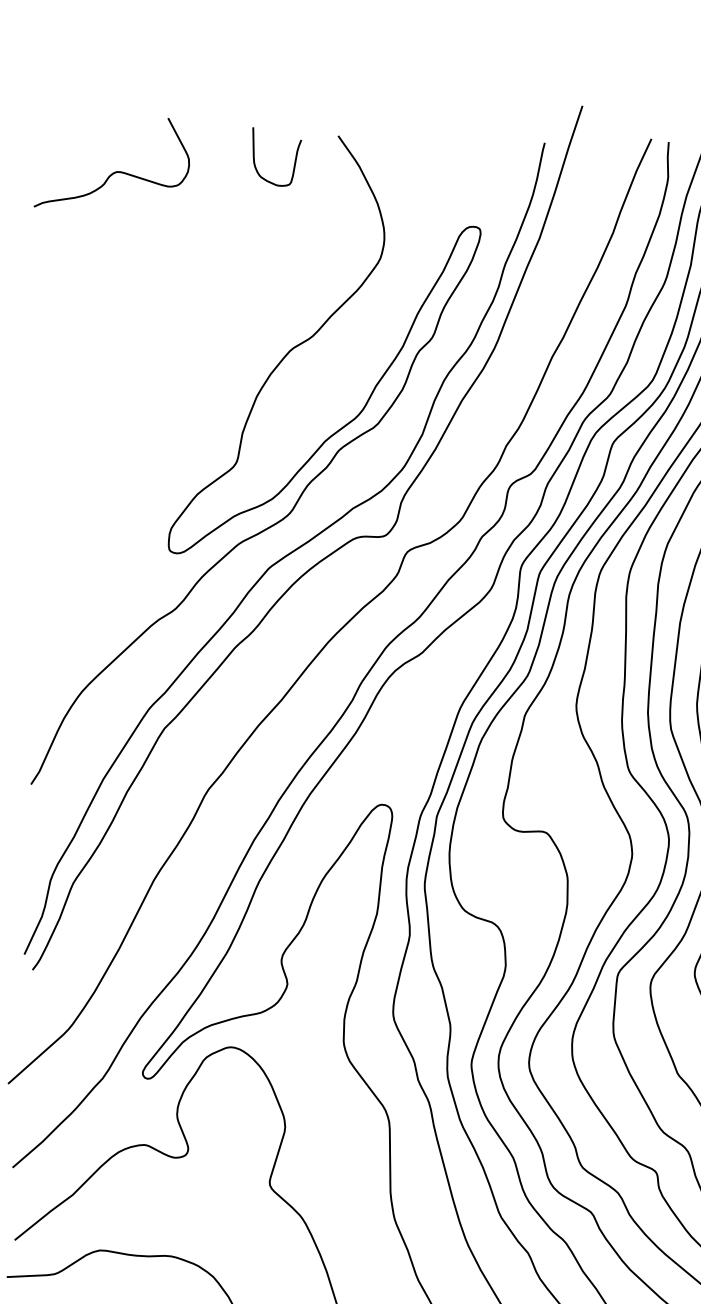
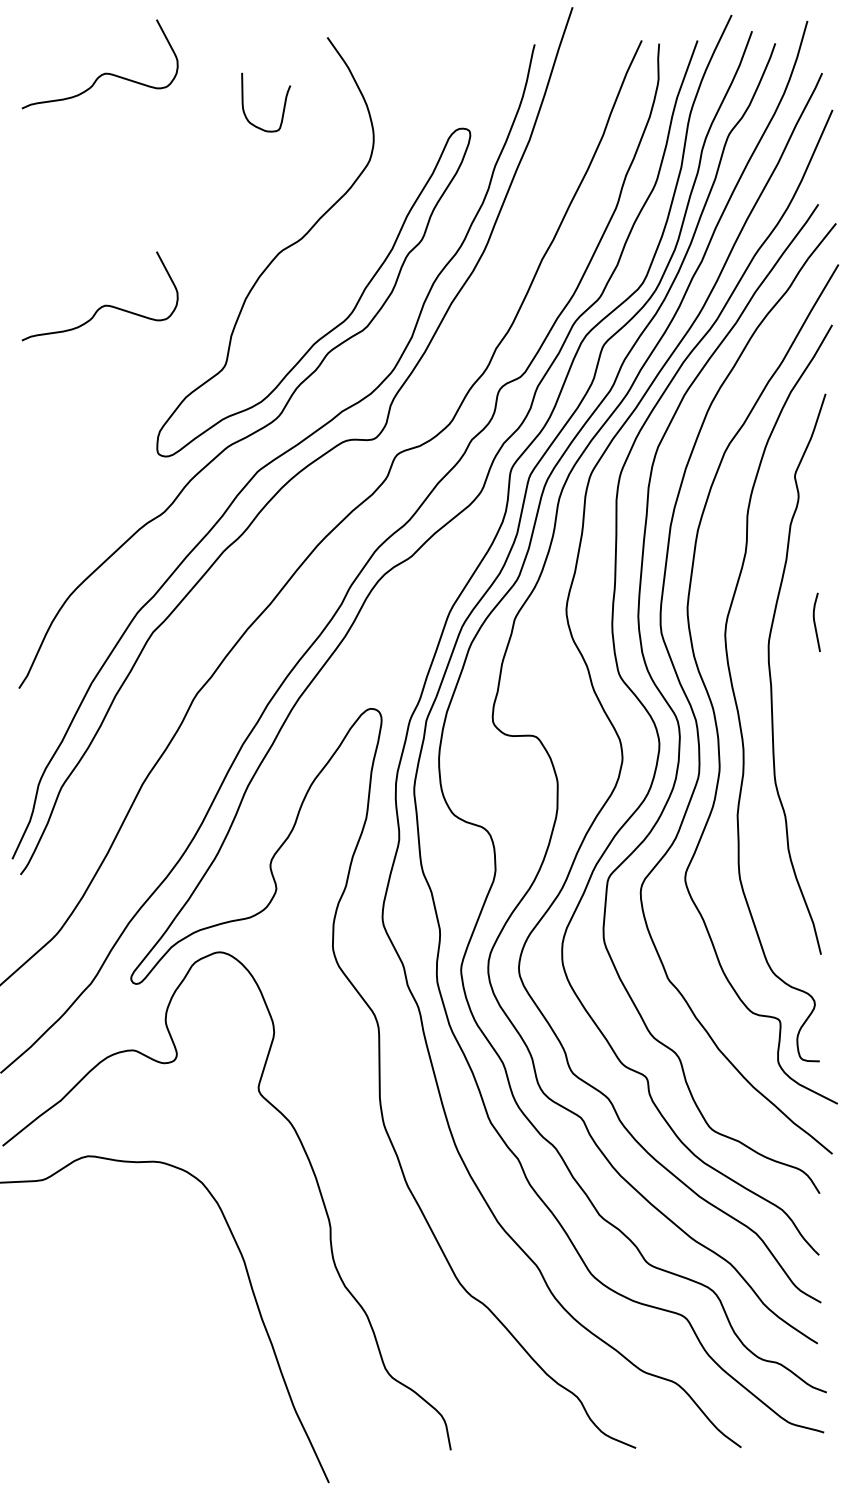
curve: (294, 160) -> (283, 106), moved
curve: (114, 402) -> (102, 305), added

